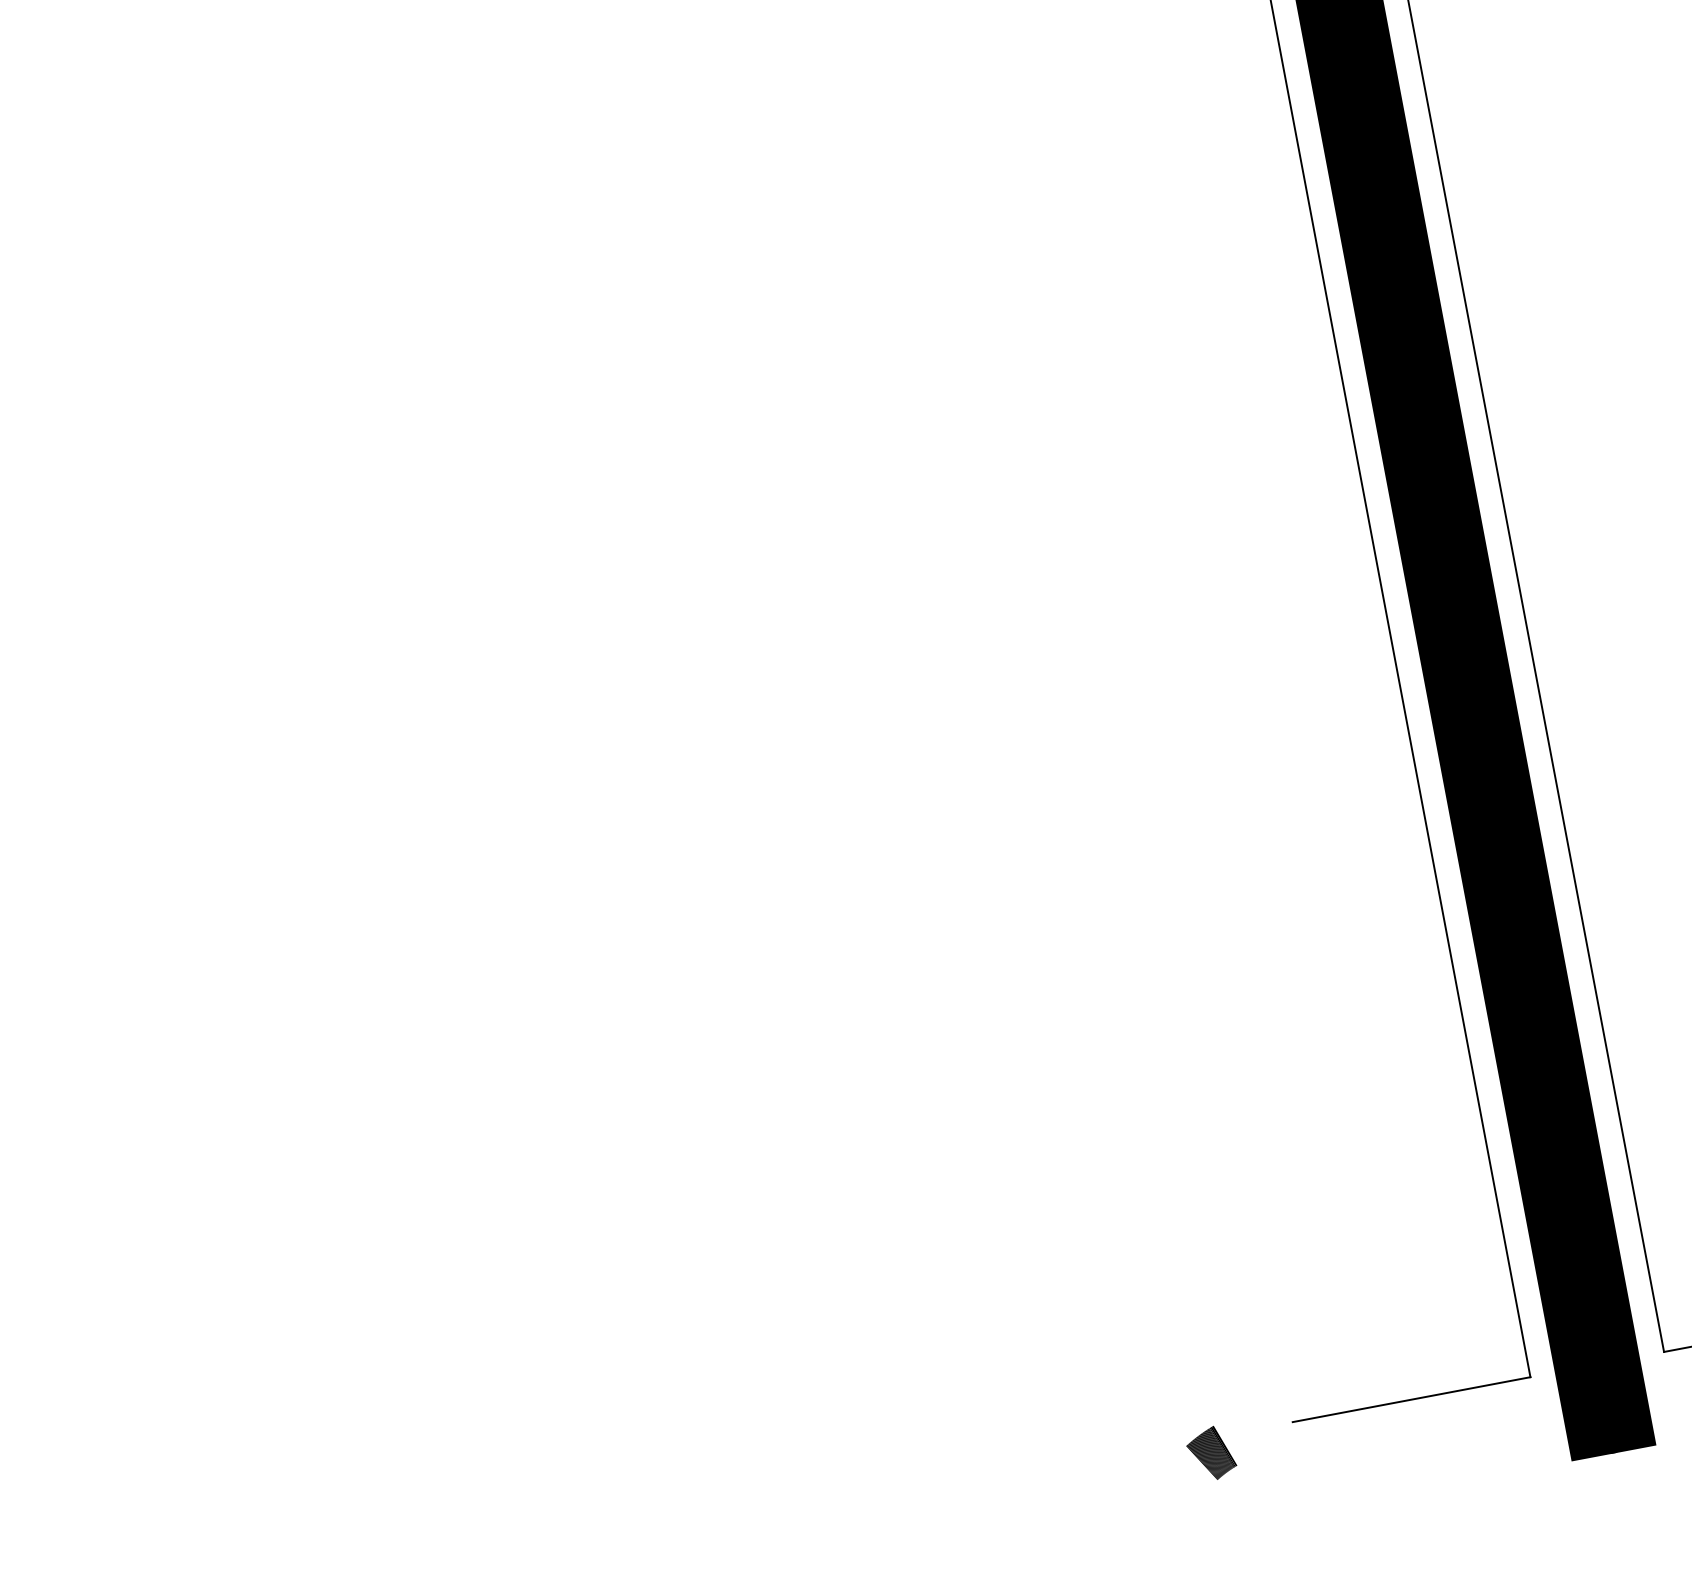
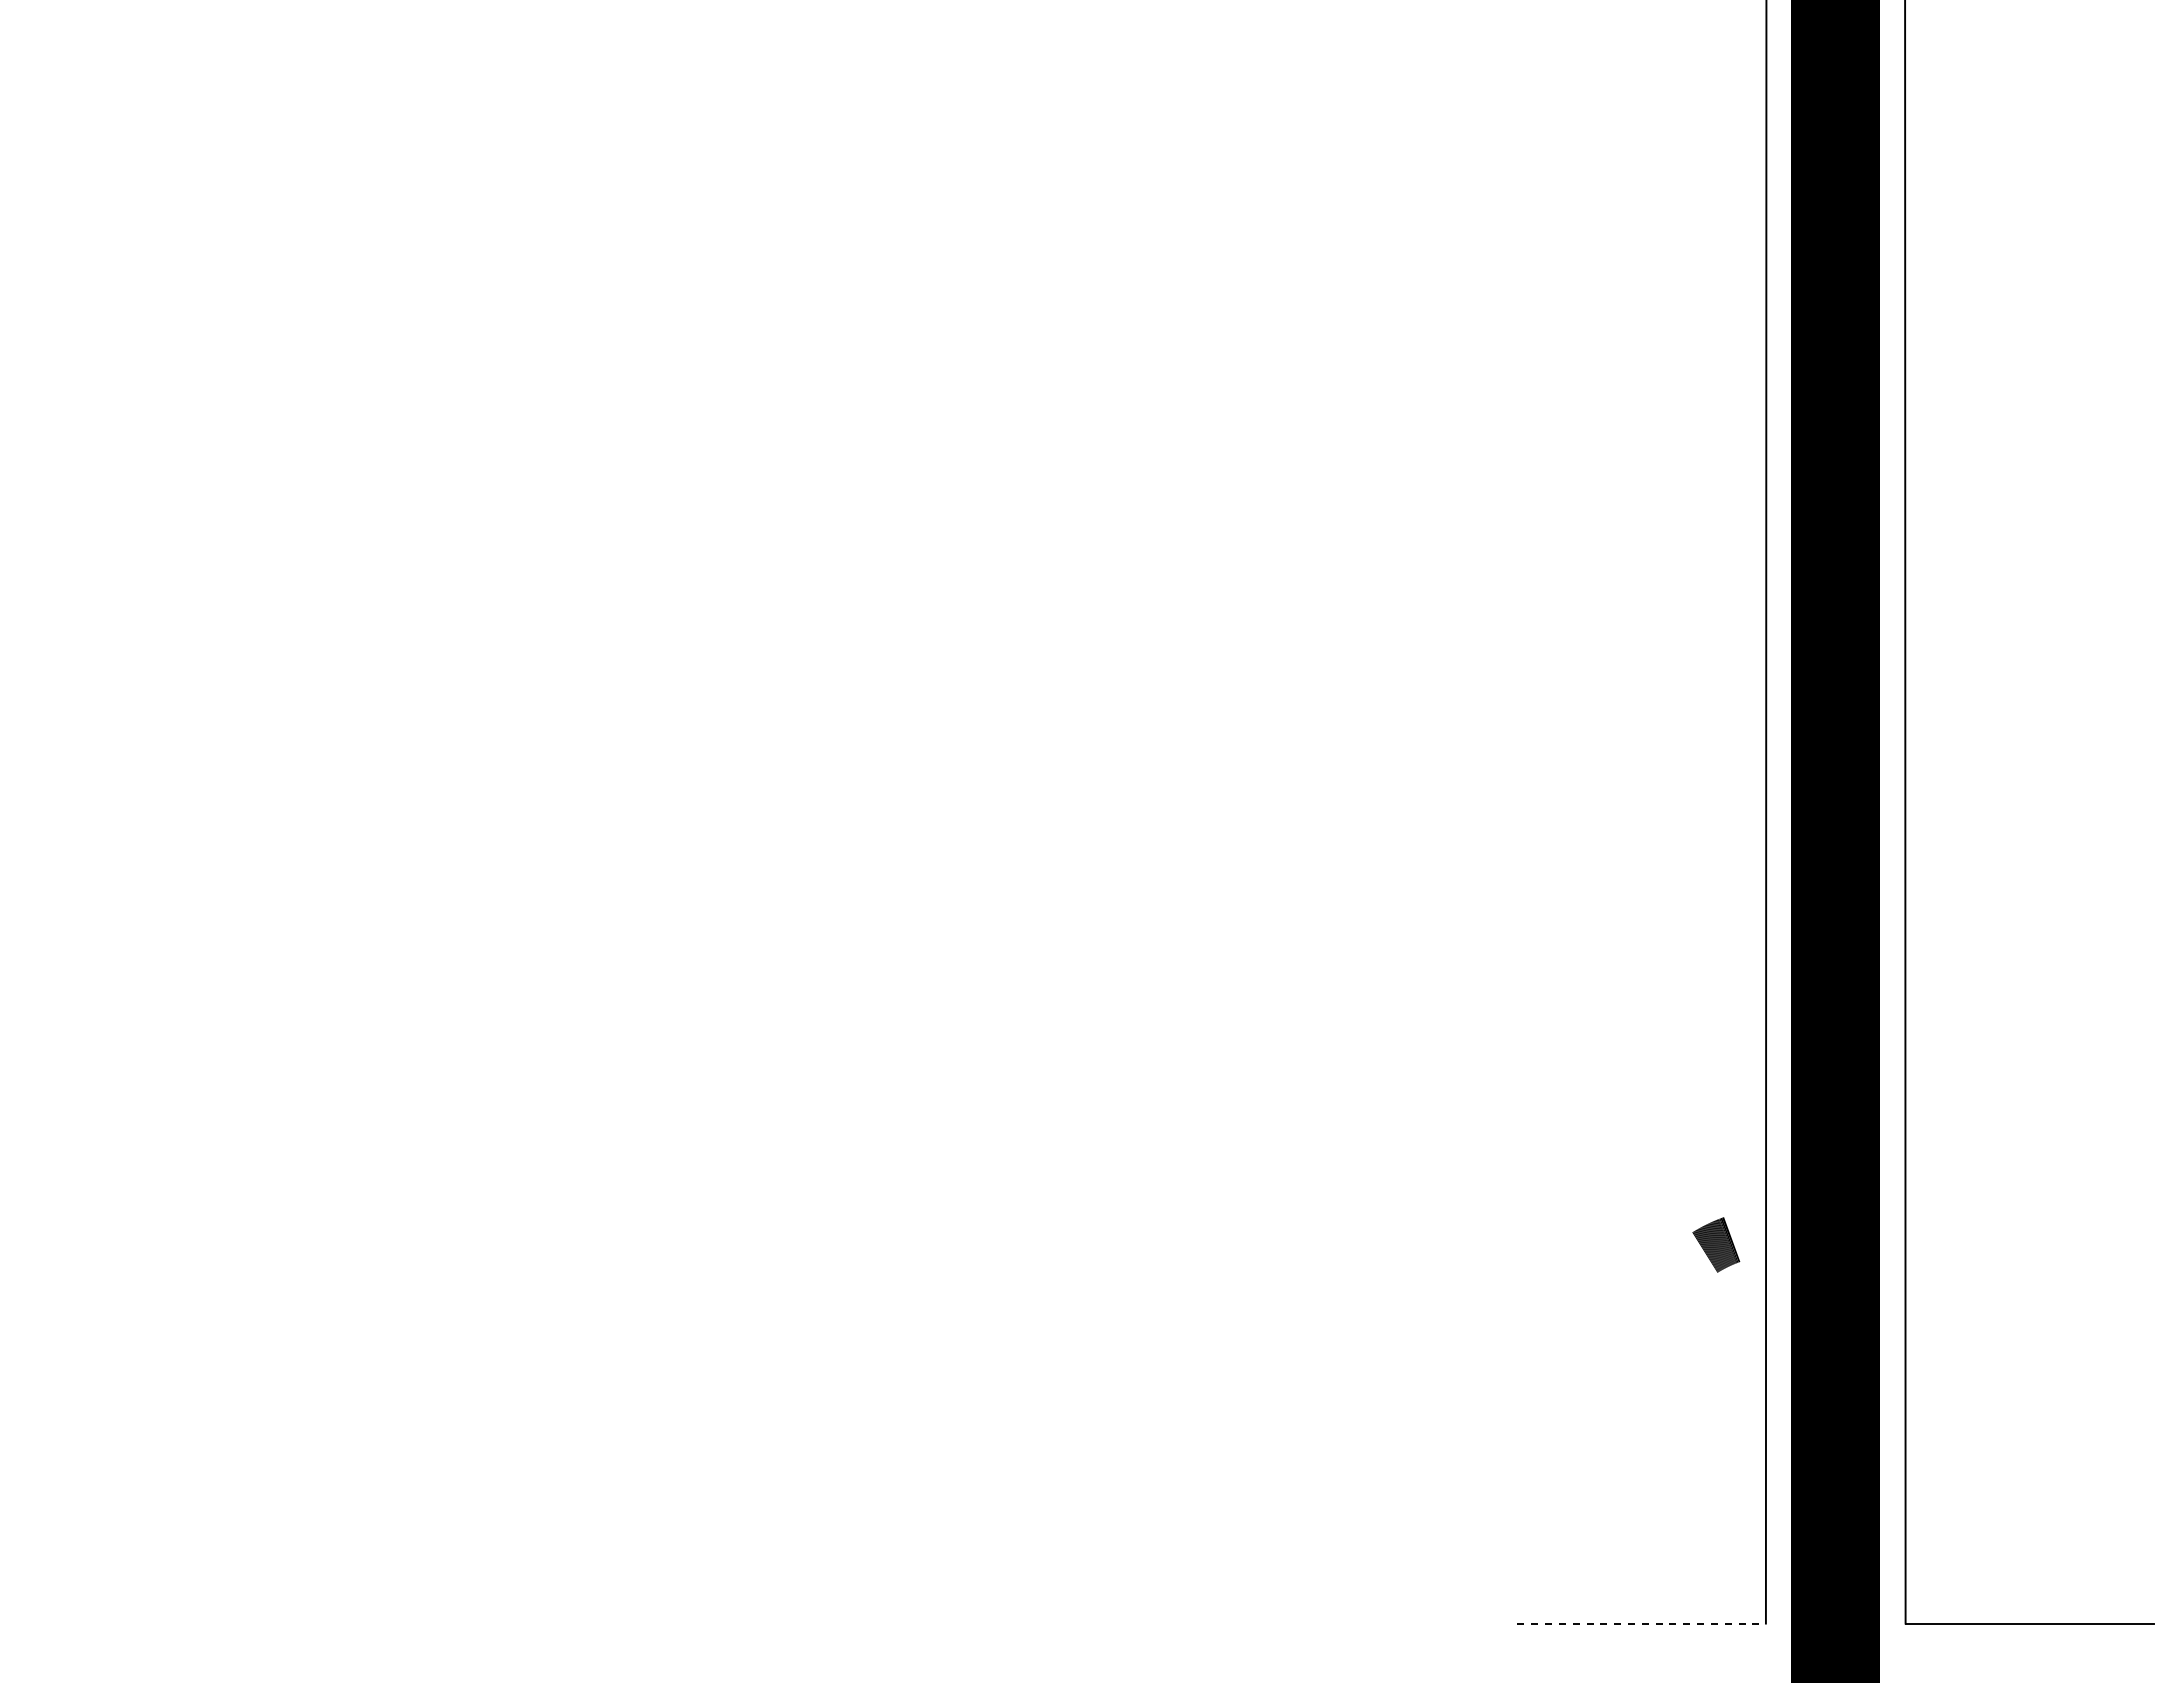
line: (1412, 1399) -> (1642, 1623), solid -> dashed
curve: (1211, 1453) -> (1716, 1244), moved

